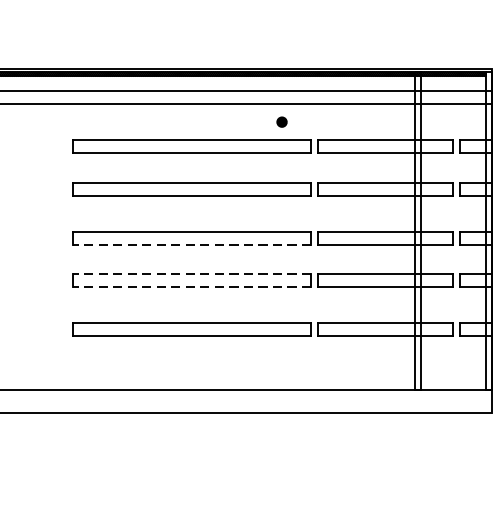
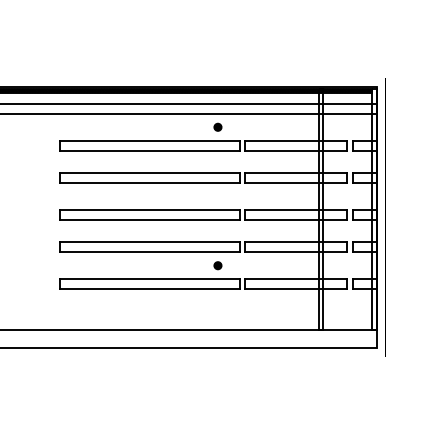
line: (191, 245) -> (149, 220), dashed -> solid
line: (191, 274) -> (149, 242), dashed -> solid
line: (191, 287) -> (149, 252), dashed -> solid
part: (281, 304) -> (217, 265), added

